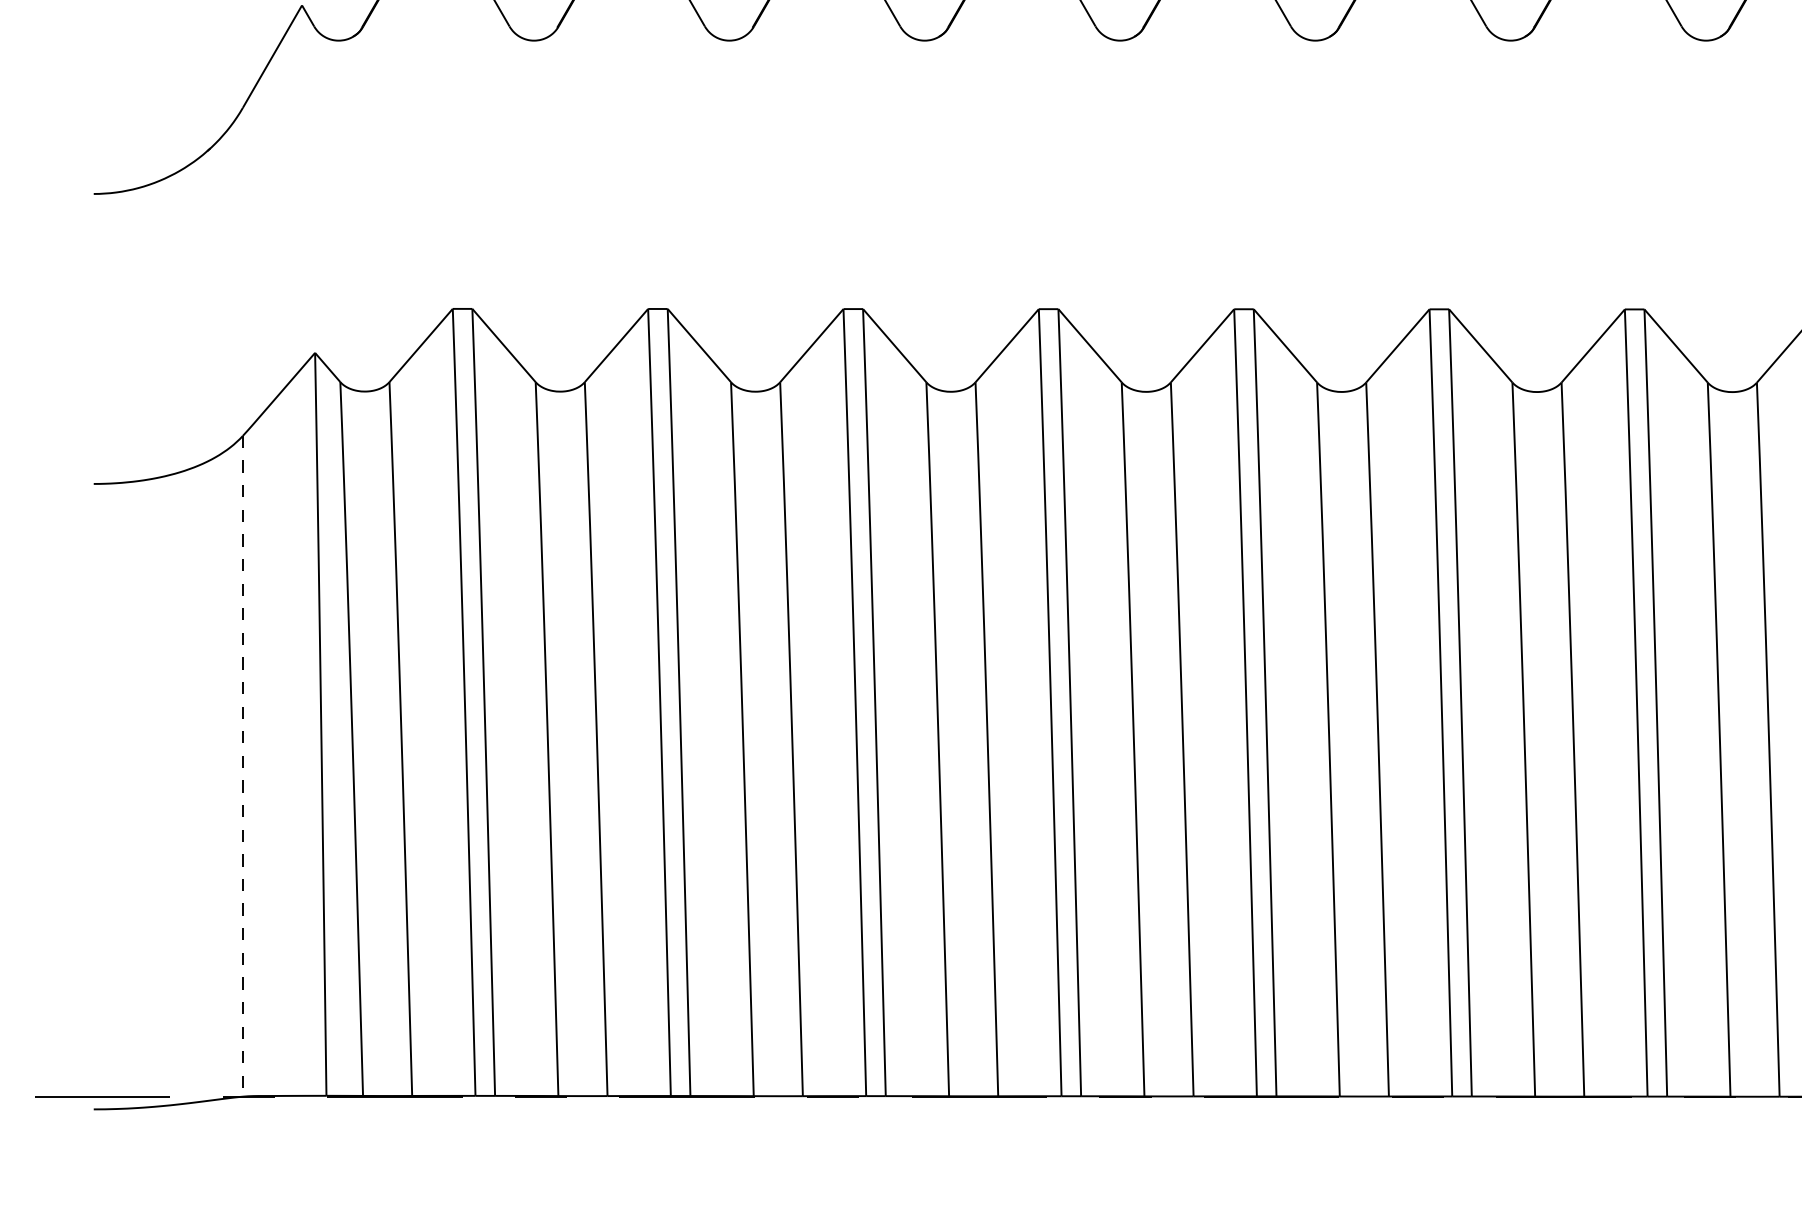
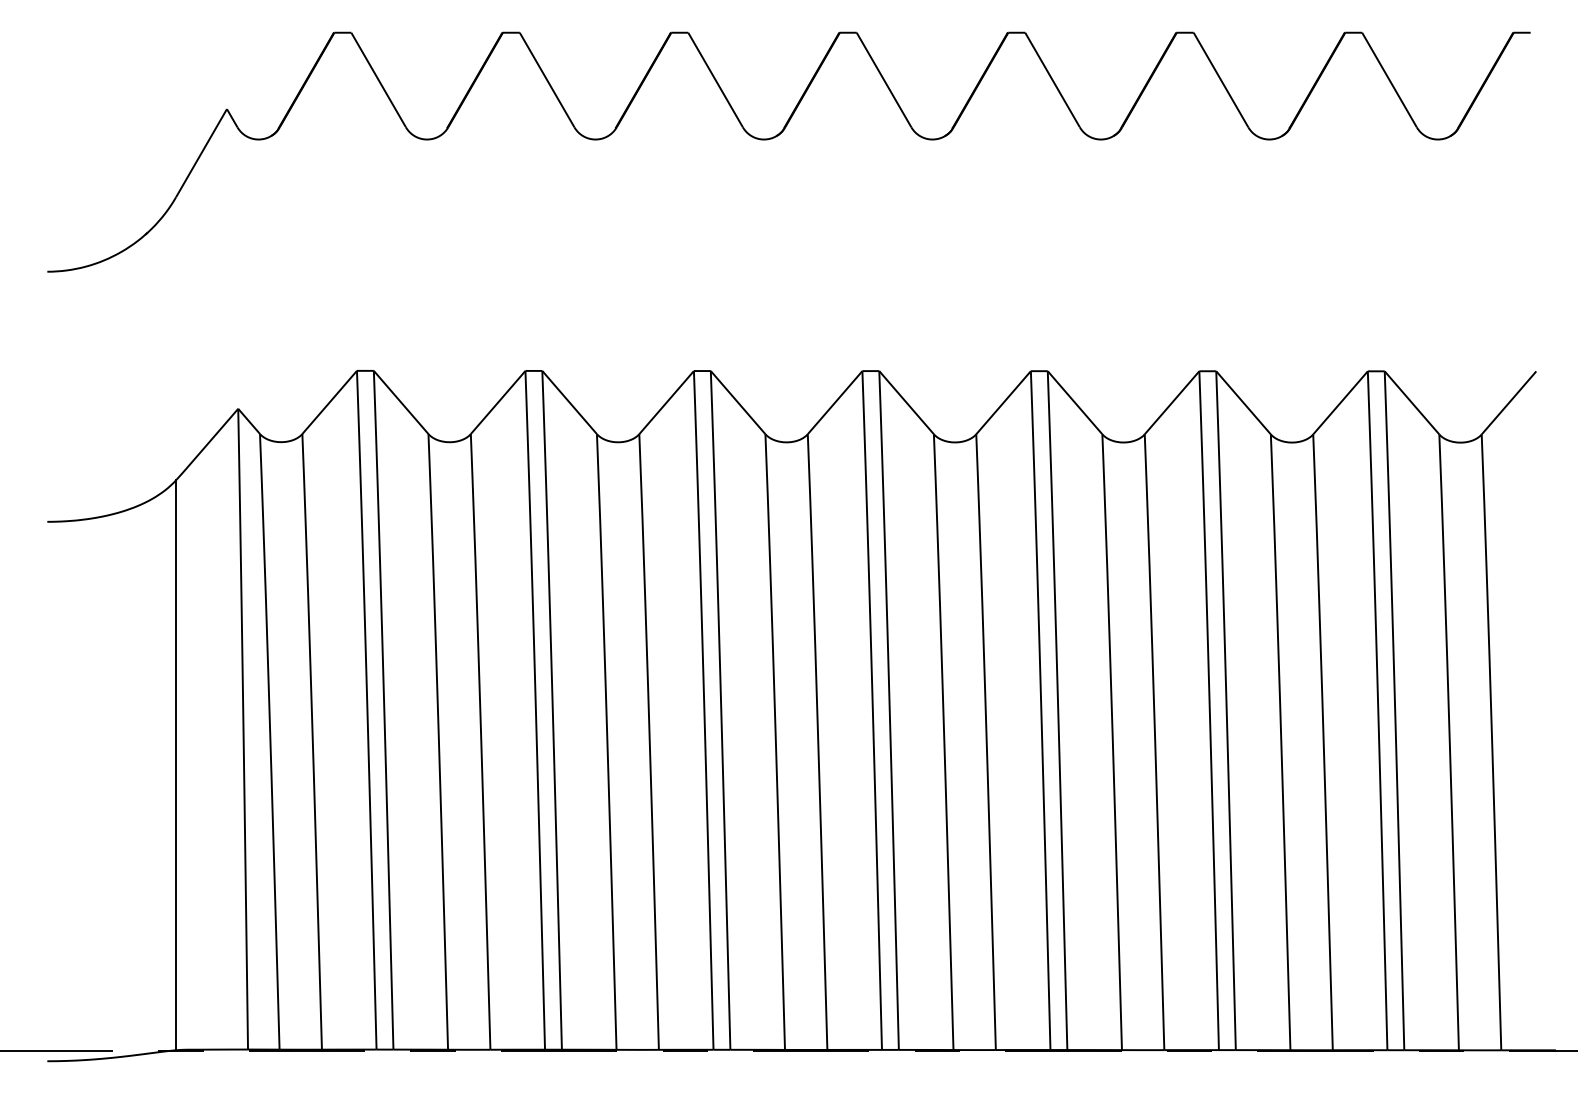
line: (243, 766) -> (176, 765), dashed -> solid

